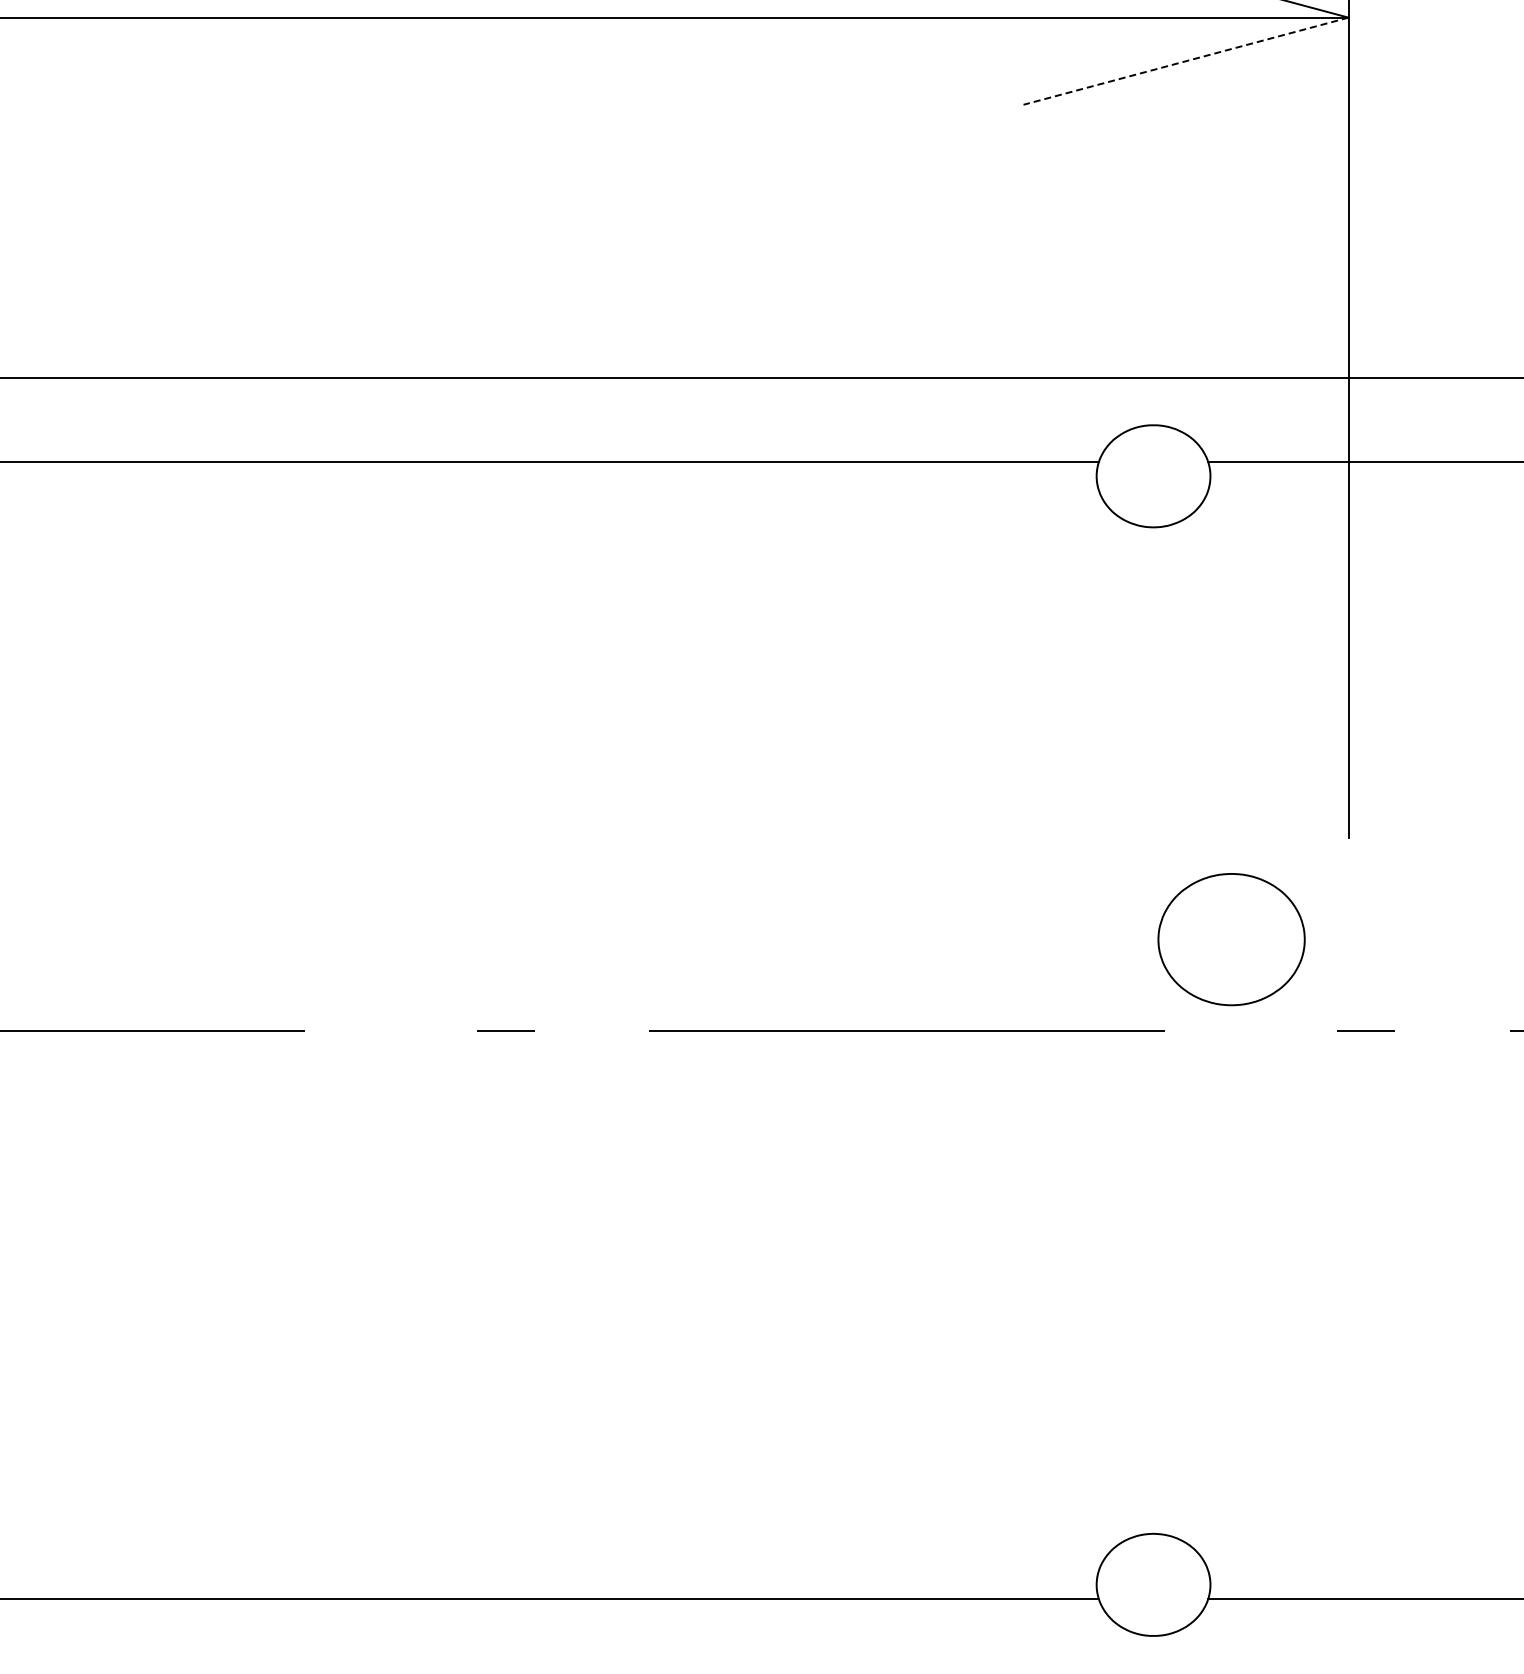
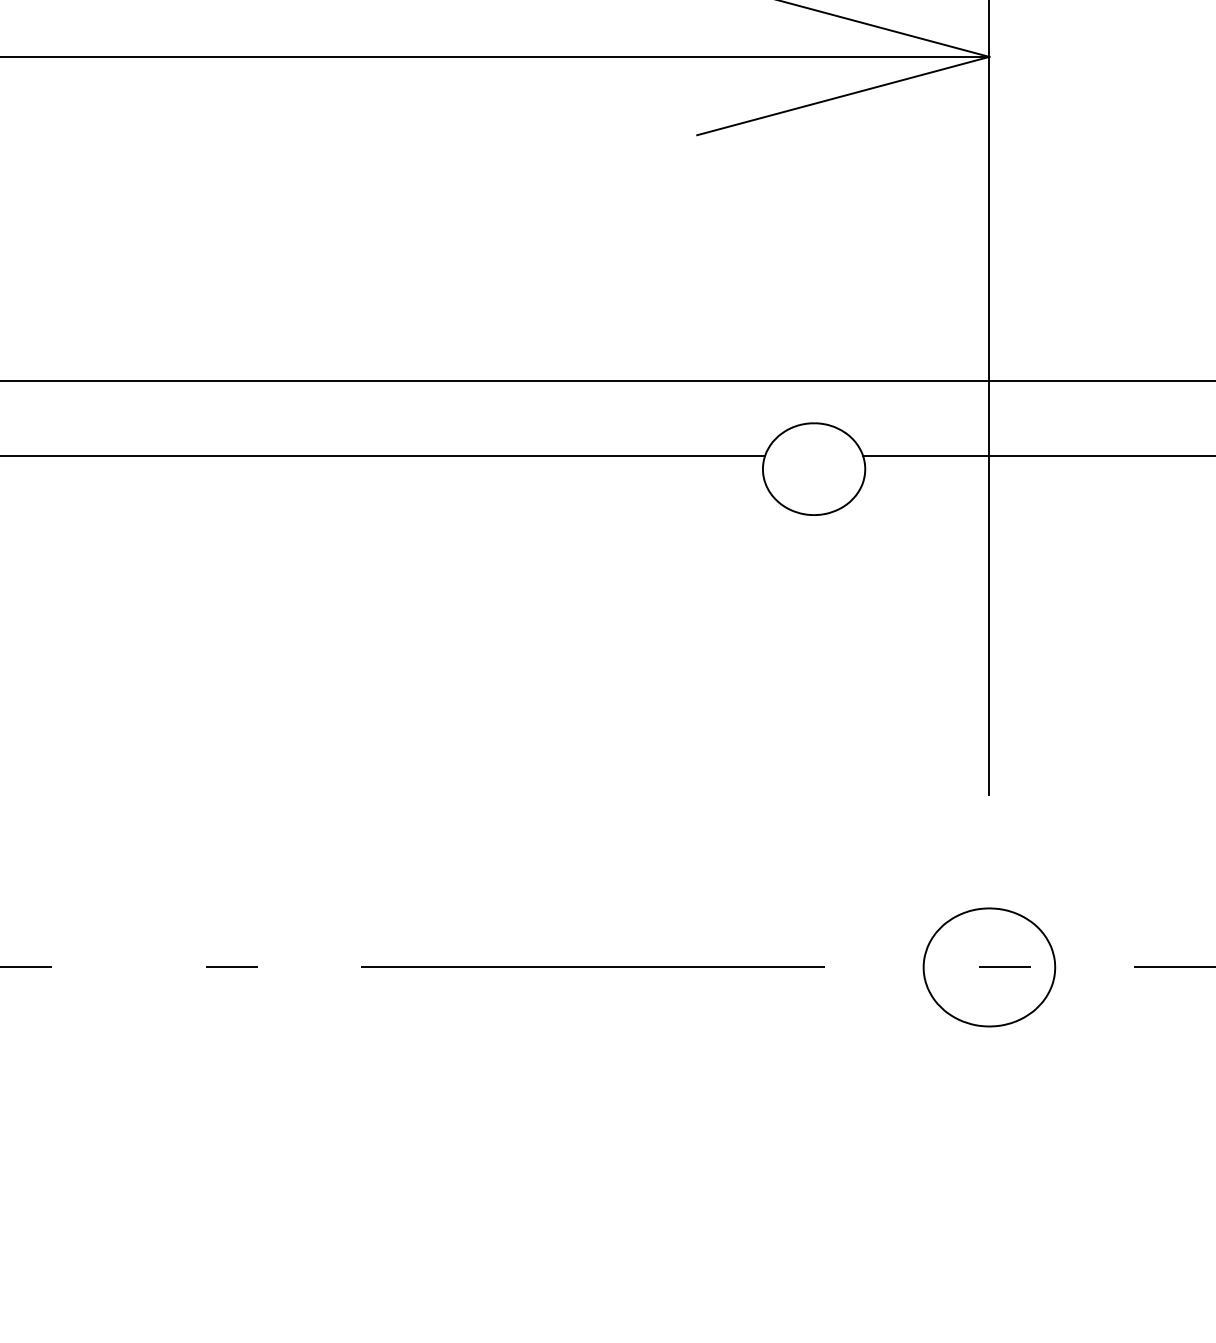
line: (1185, 61) -> (842, 96), dashed -> solid
part: (1231, 939) -> (989, 967), moved

